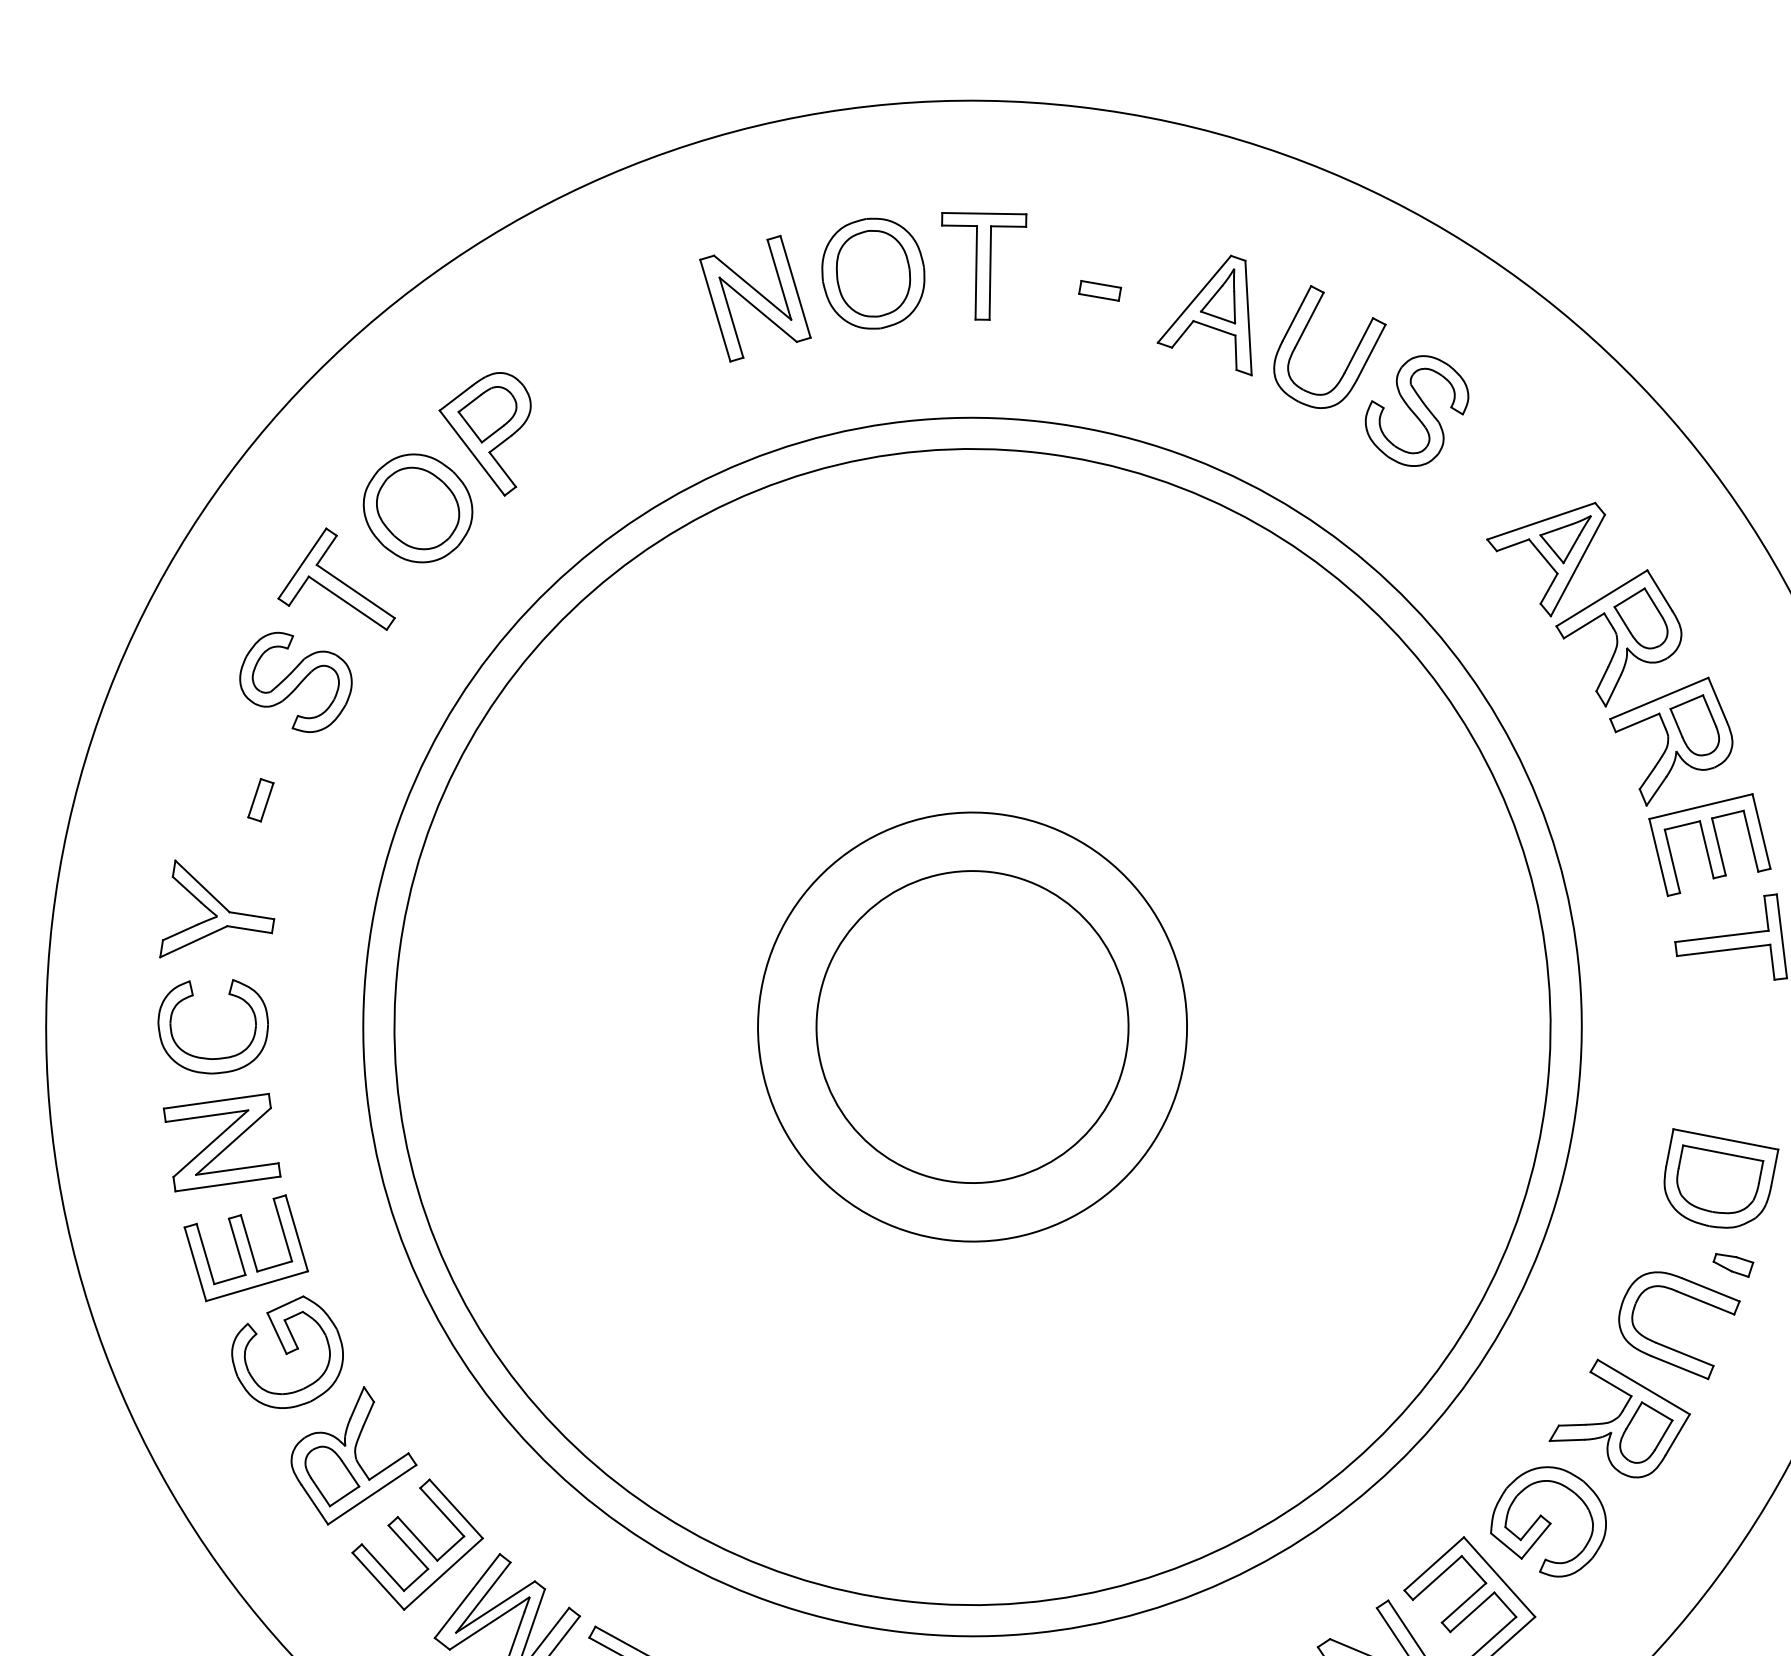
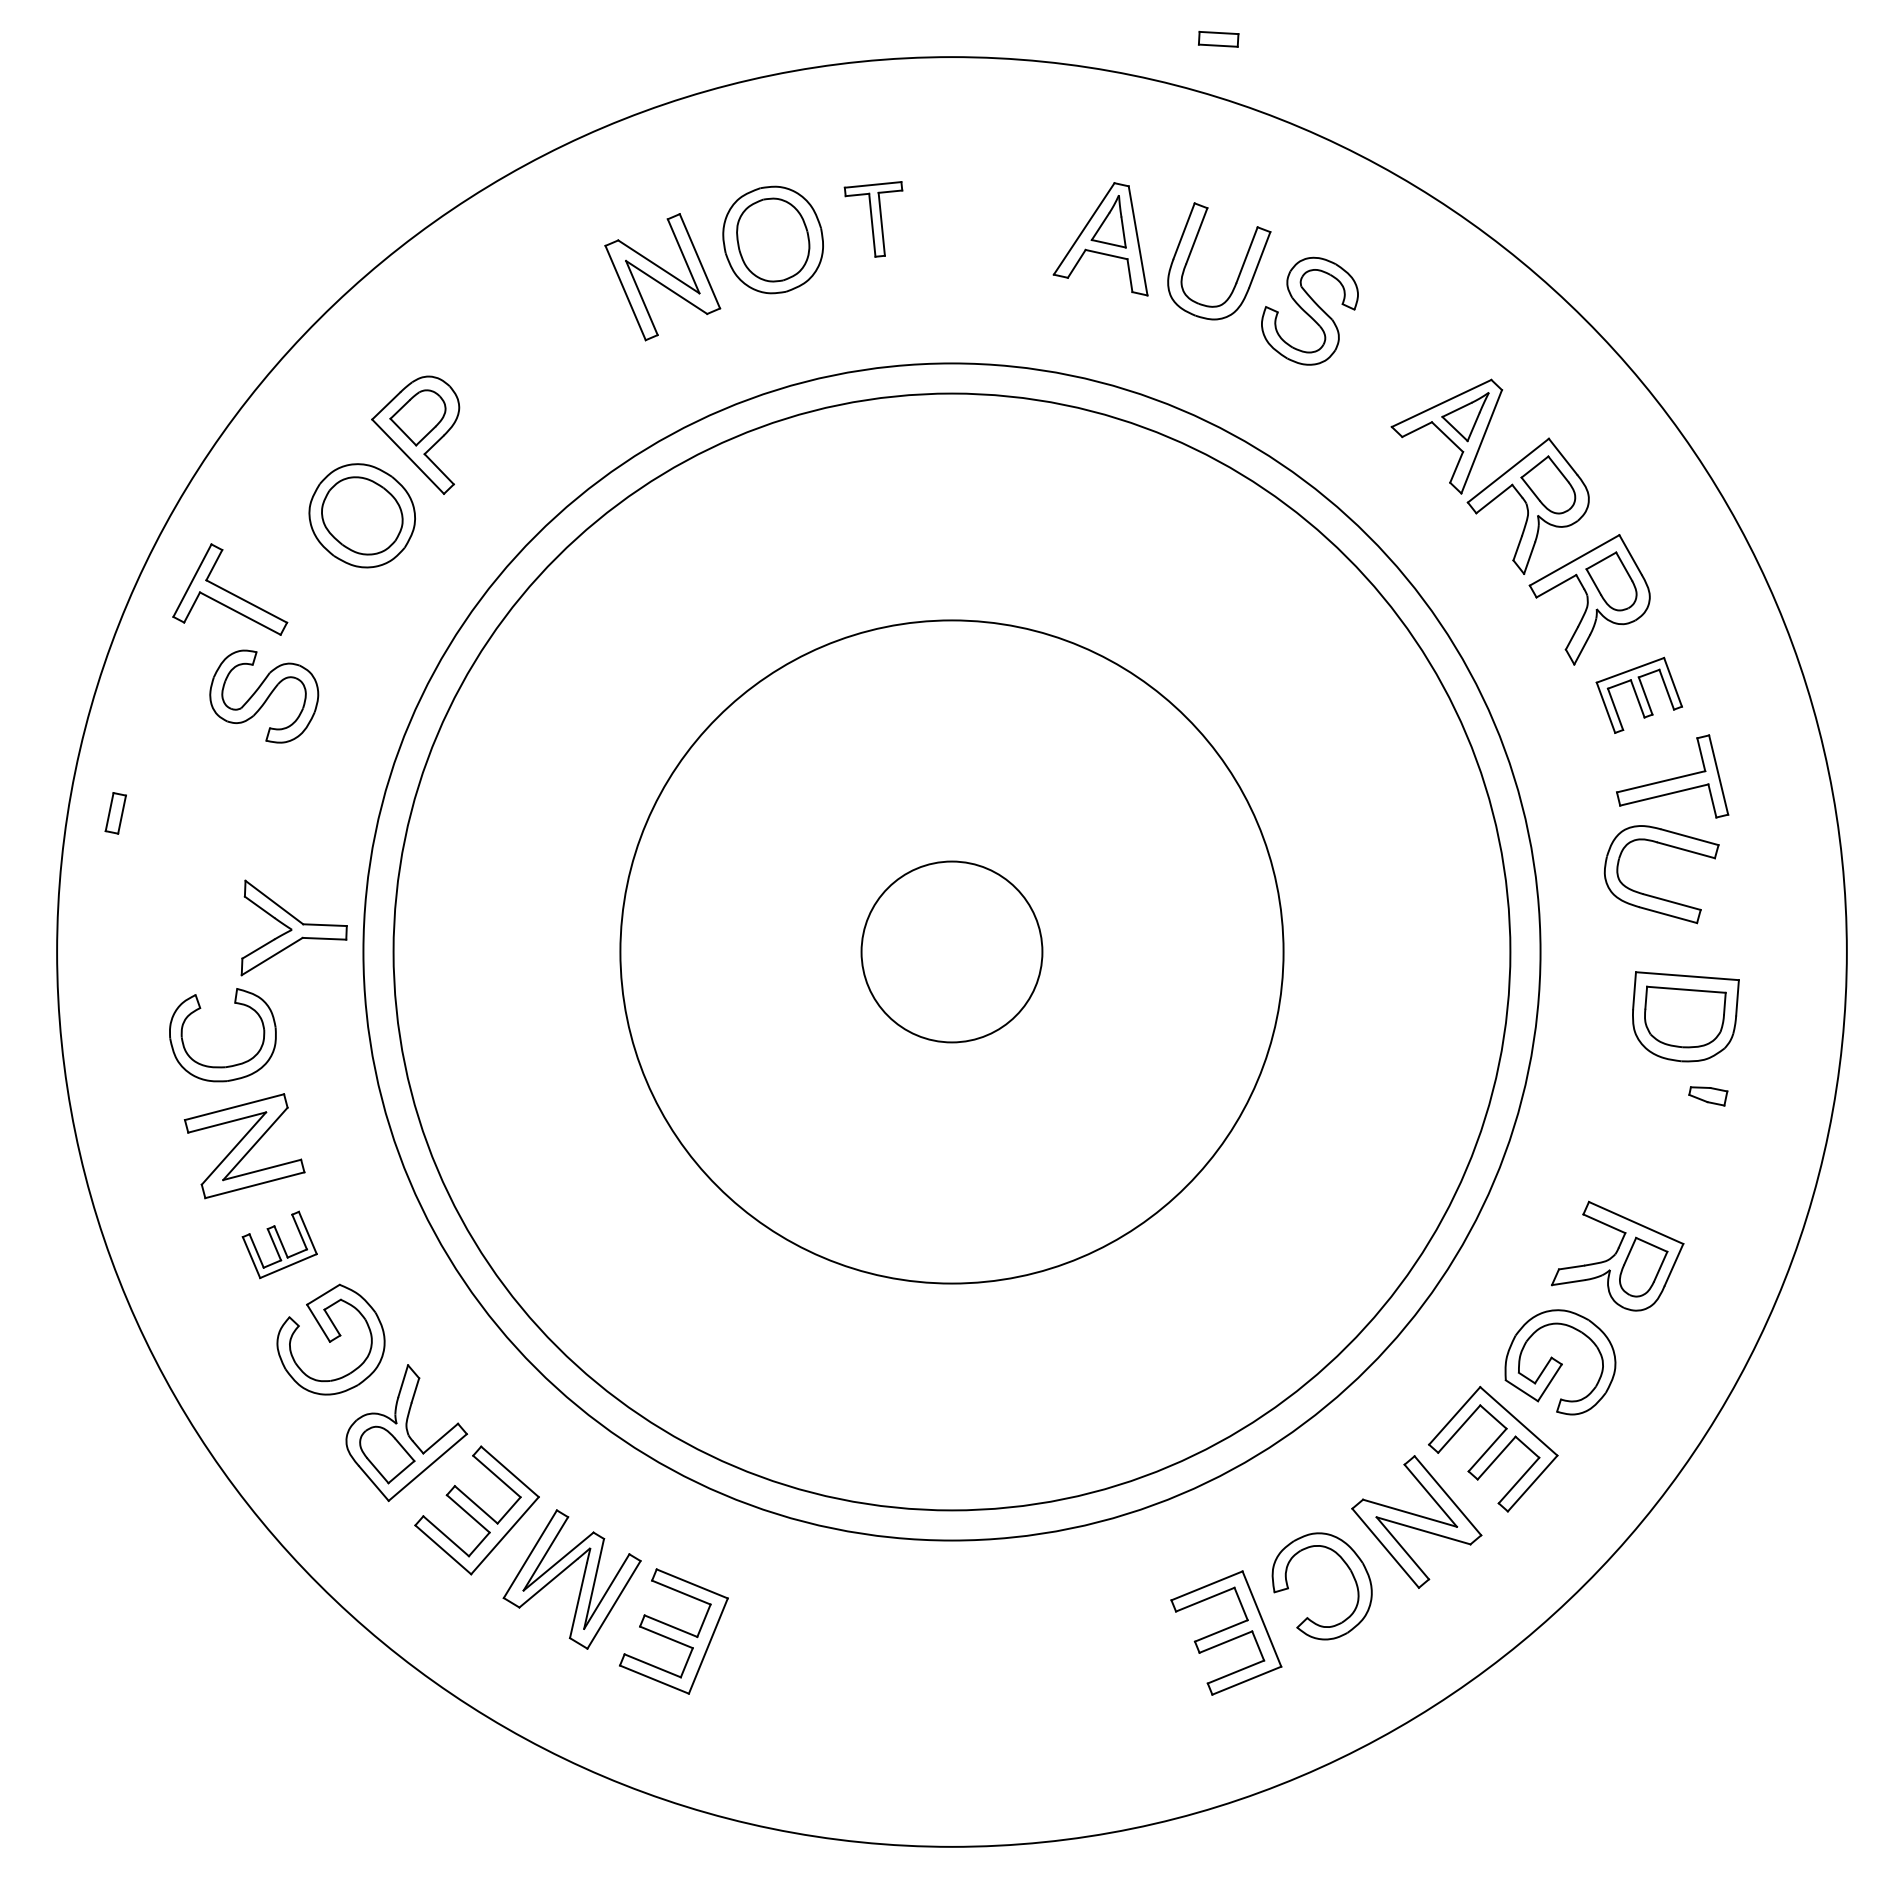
part: (978, 264) -> (873, 219), size x0.7
part: (1100, 290) -> (1218, 38), moved
part: (340, 577) -> (230, 589), moved
part: (260, 800) -> (115, 813), moved
part: (1709, 845) -> (1639, 695), size x0.7
part: (219, 914) -> (293, 927), moved
circle: (972, 1026) -> (951, 951), size x0.6
circle: (972, 1026) -> (951, 951), size x1.6
part: (246, 1247) -> (279, 1244), size x0.6
part: (1669, 1346) -> (1656, 896), moved

